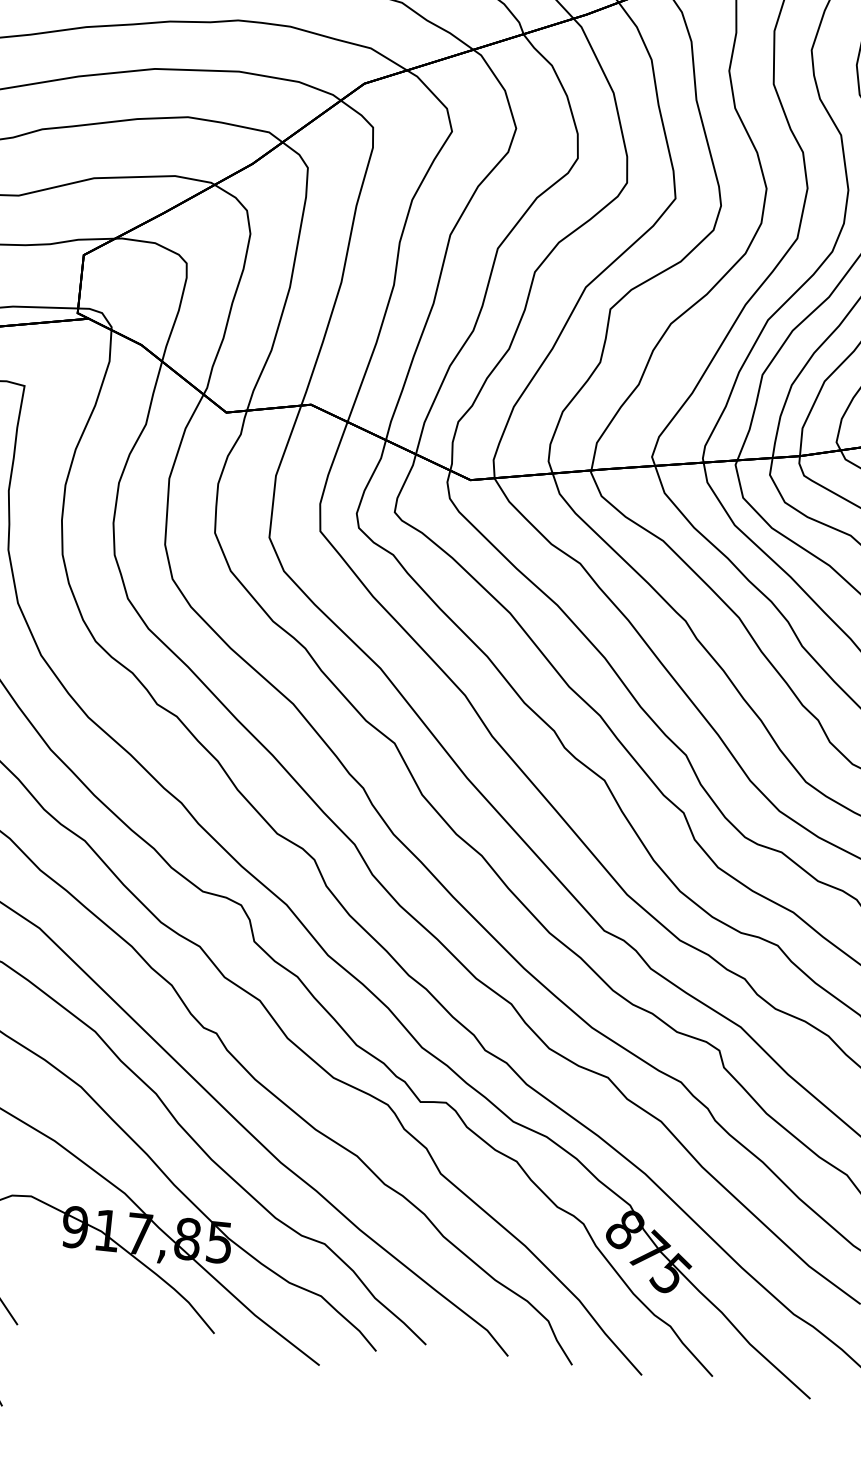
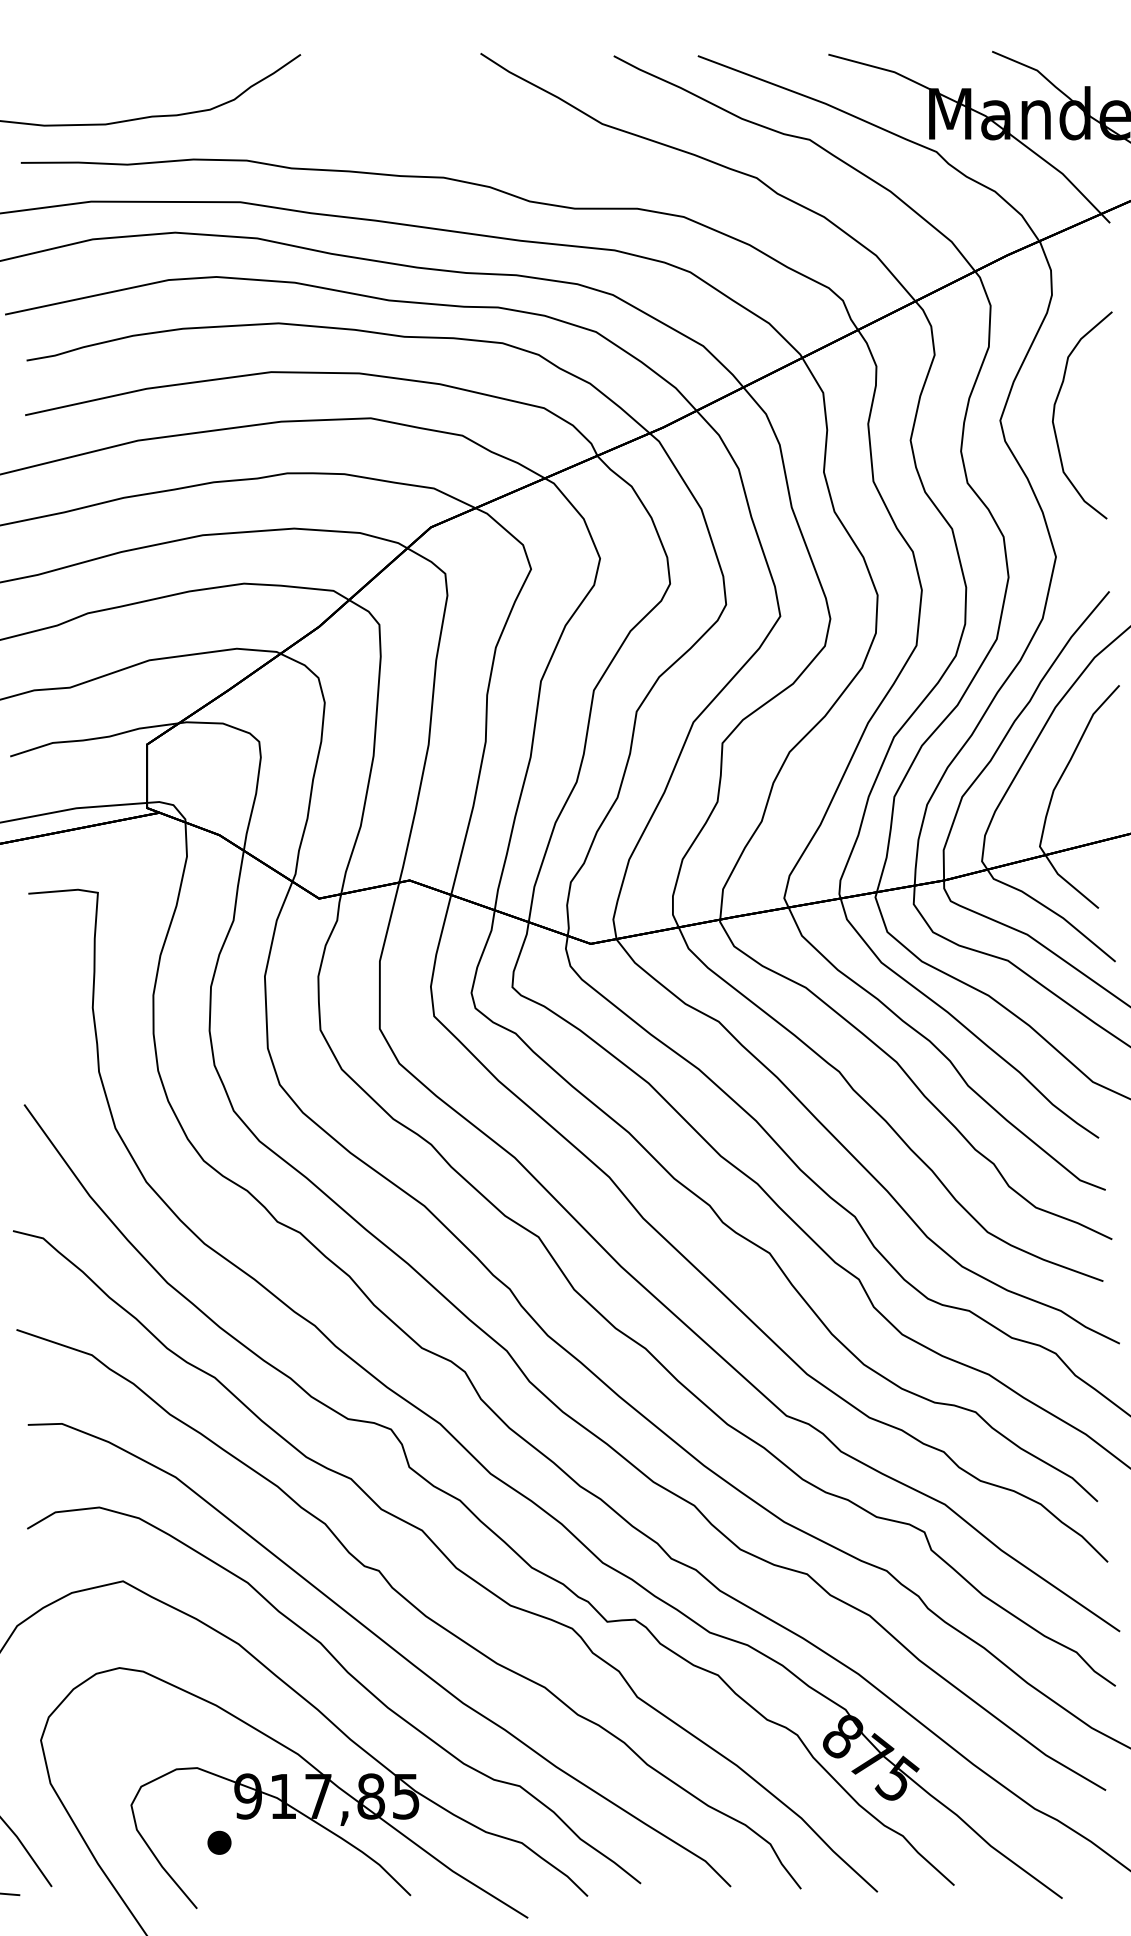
part: (44, 1266) -> (219, 1842), added

